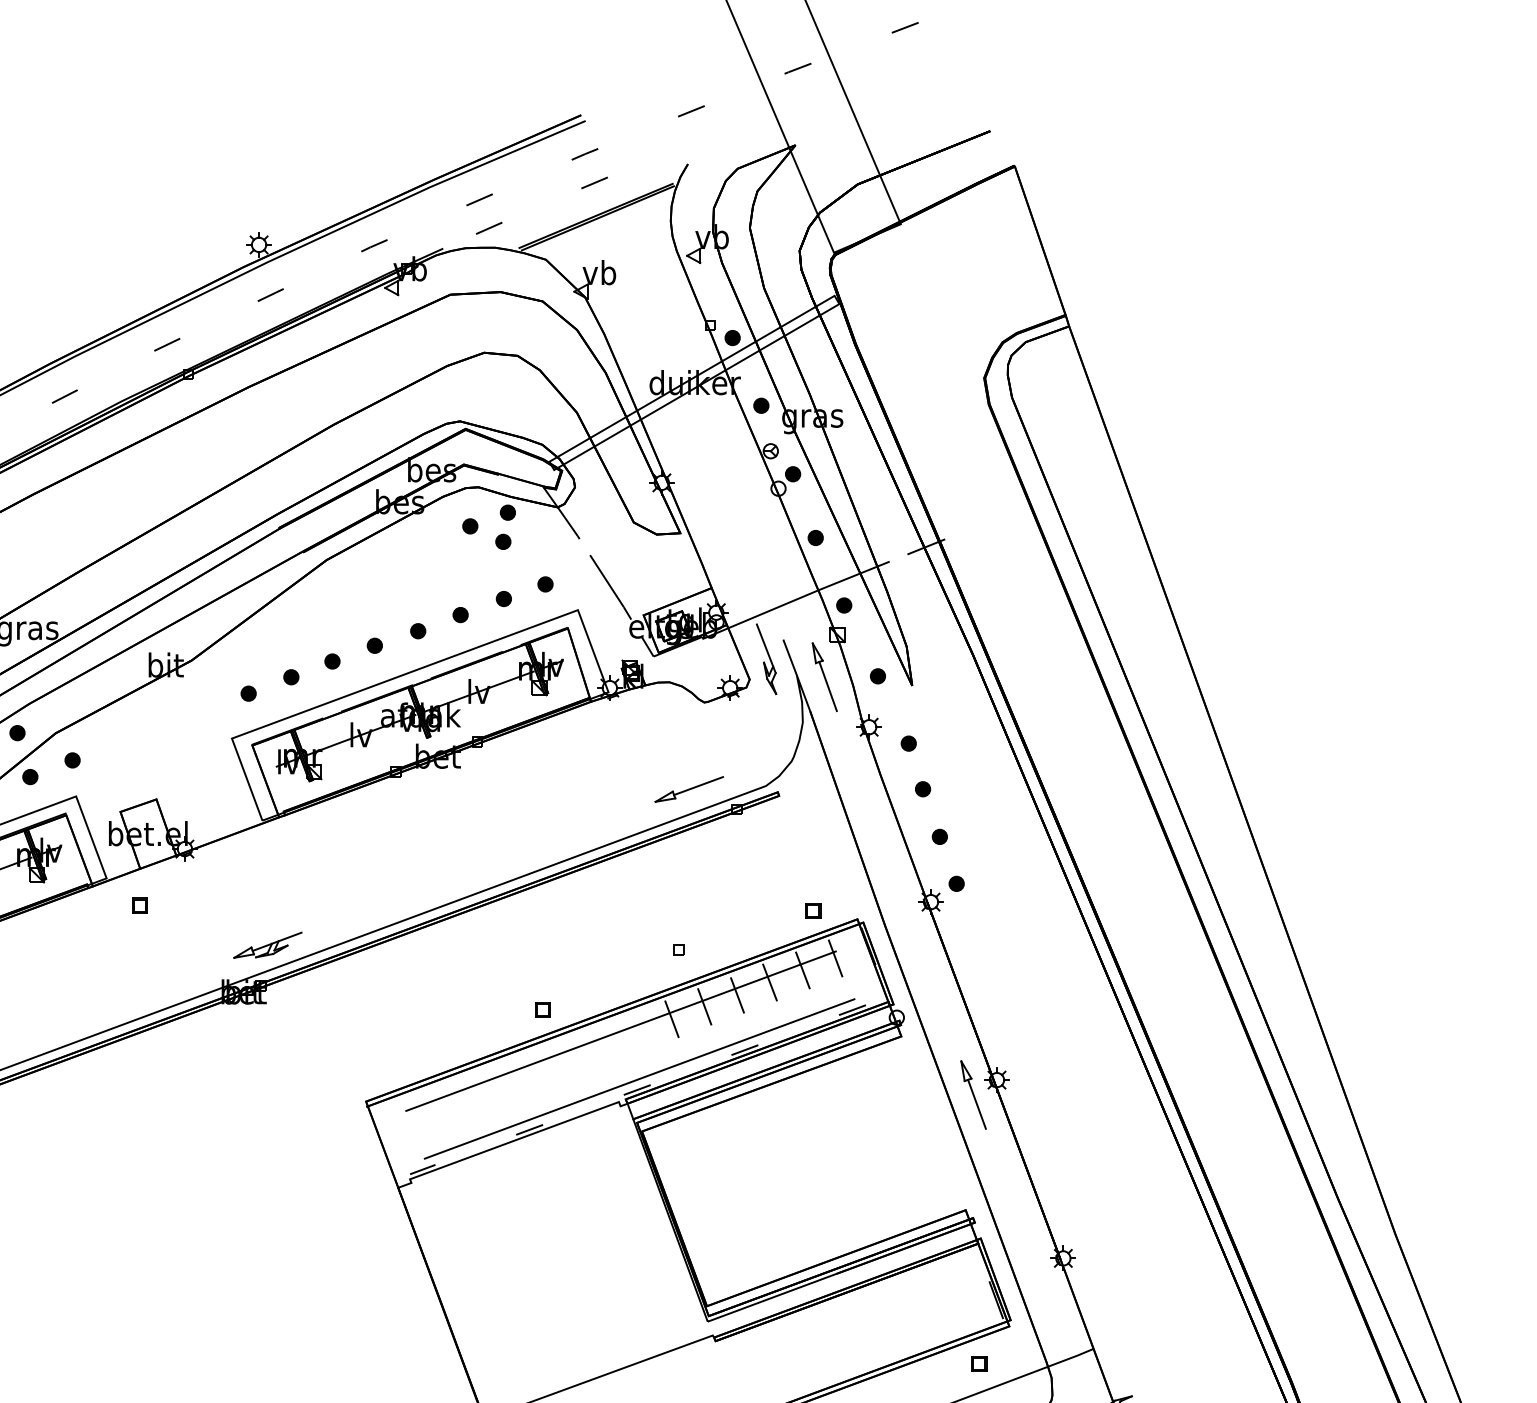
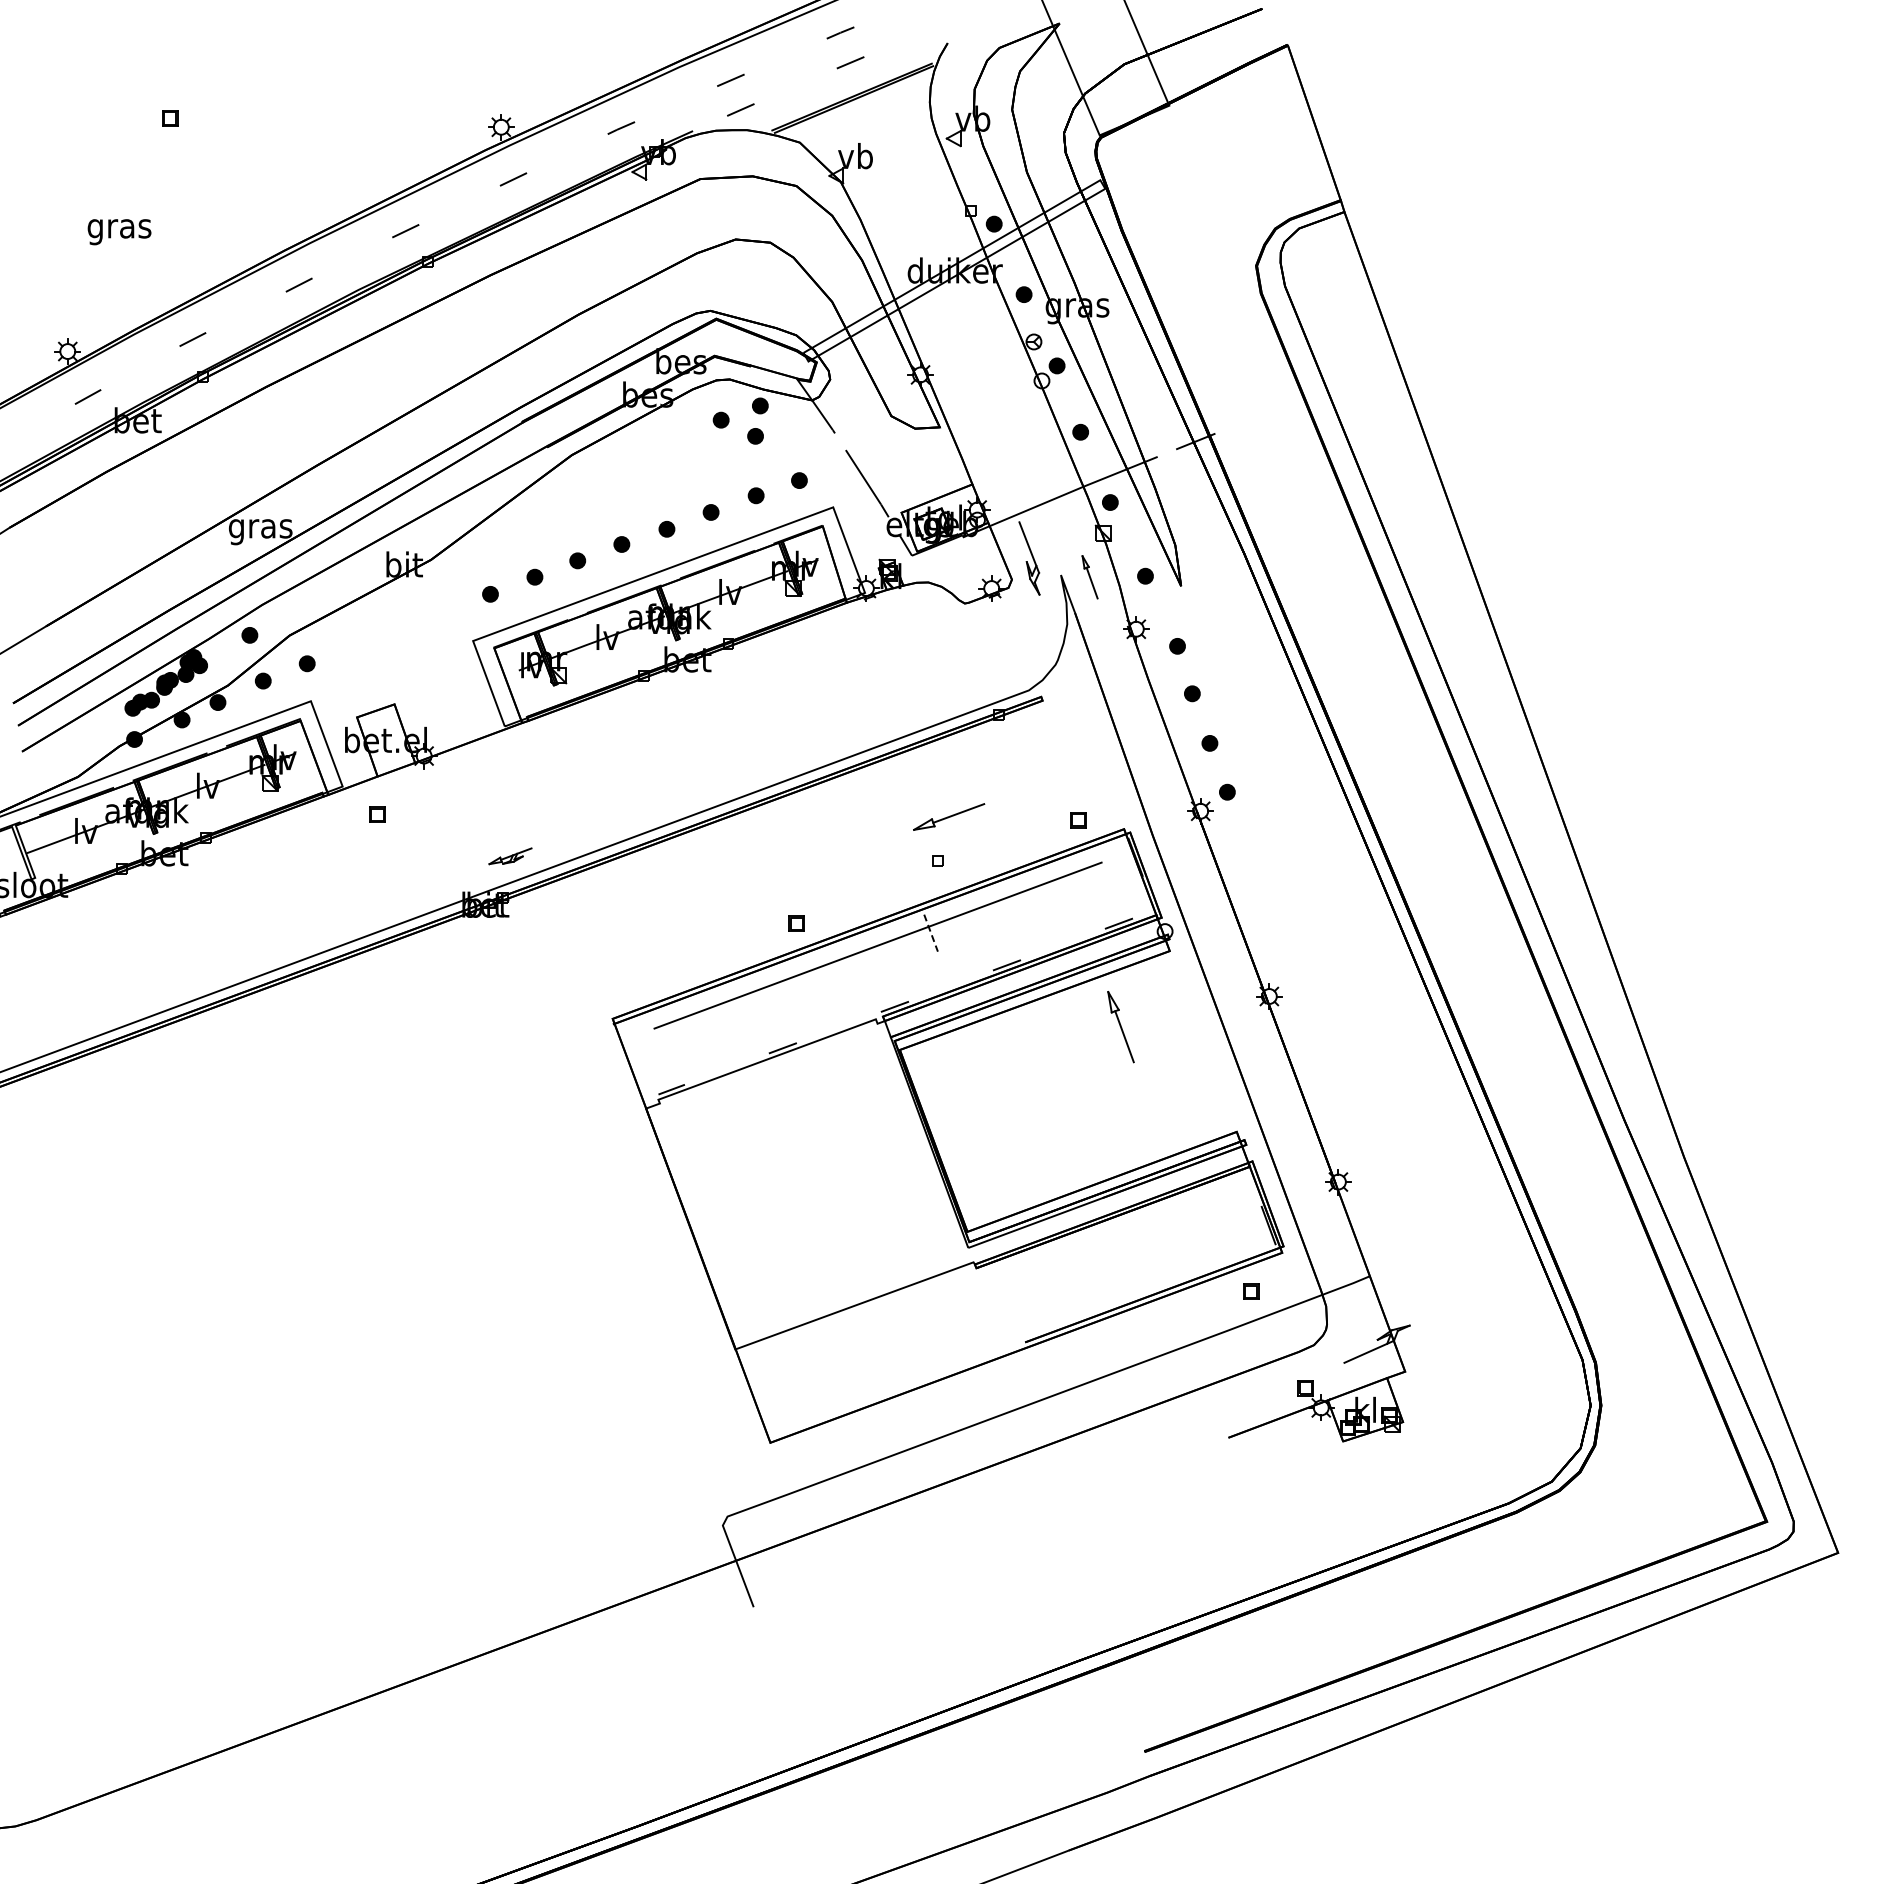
line: (789, 657) -> (1053, 556), removed
part: (824, 677) -> (1089, 577), size x0.6
part: (689, 788) -> (949, 816), moved
part: (267, 945) -> (510, 856), size x0.6
line: (835, 958) -> (1101, 869), removed
line: (803, 969) -> (1067, 881), removed
line: (770, 982) -> (1033, 894), removed
line: (736, 995) -> (998, 908), removed
line: (704, 1006) -> (964, 919), removed
line: (672, 1019) -> (931, 933), solid -> dashed
line: (638, 1079) -> (896, 995), removed
part: (973, 1095) -> (1120, 1027), moved

